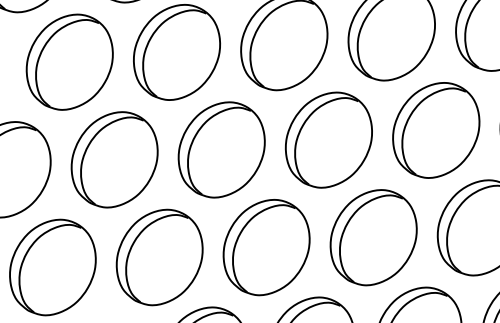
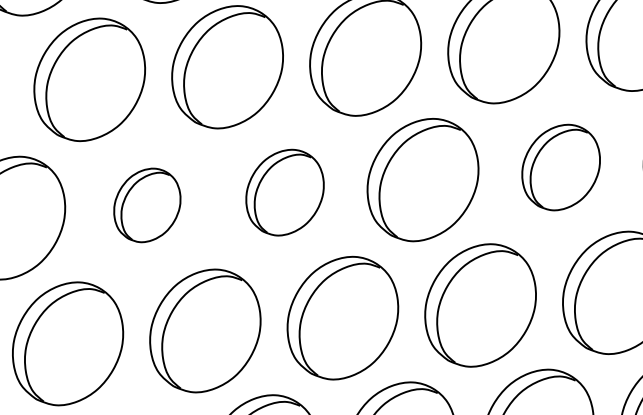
part: (436, 130) -> (561, 167), size x0.7
part: (221, 149) -> (284, 192), size x0.7
part: (114, 159) -> (147, 204), size x0.6

